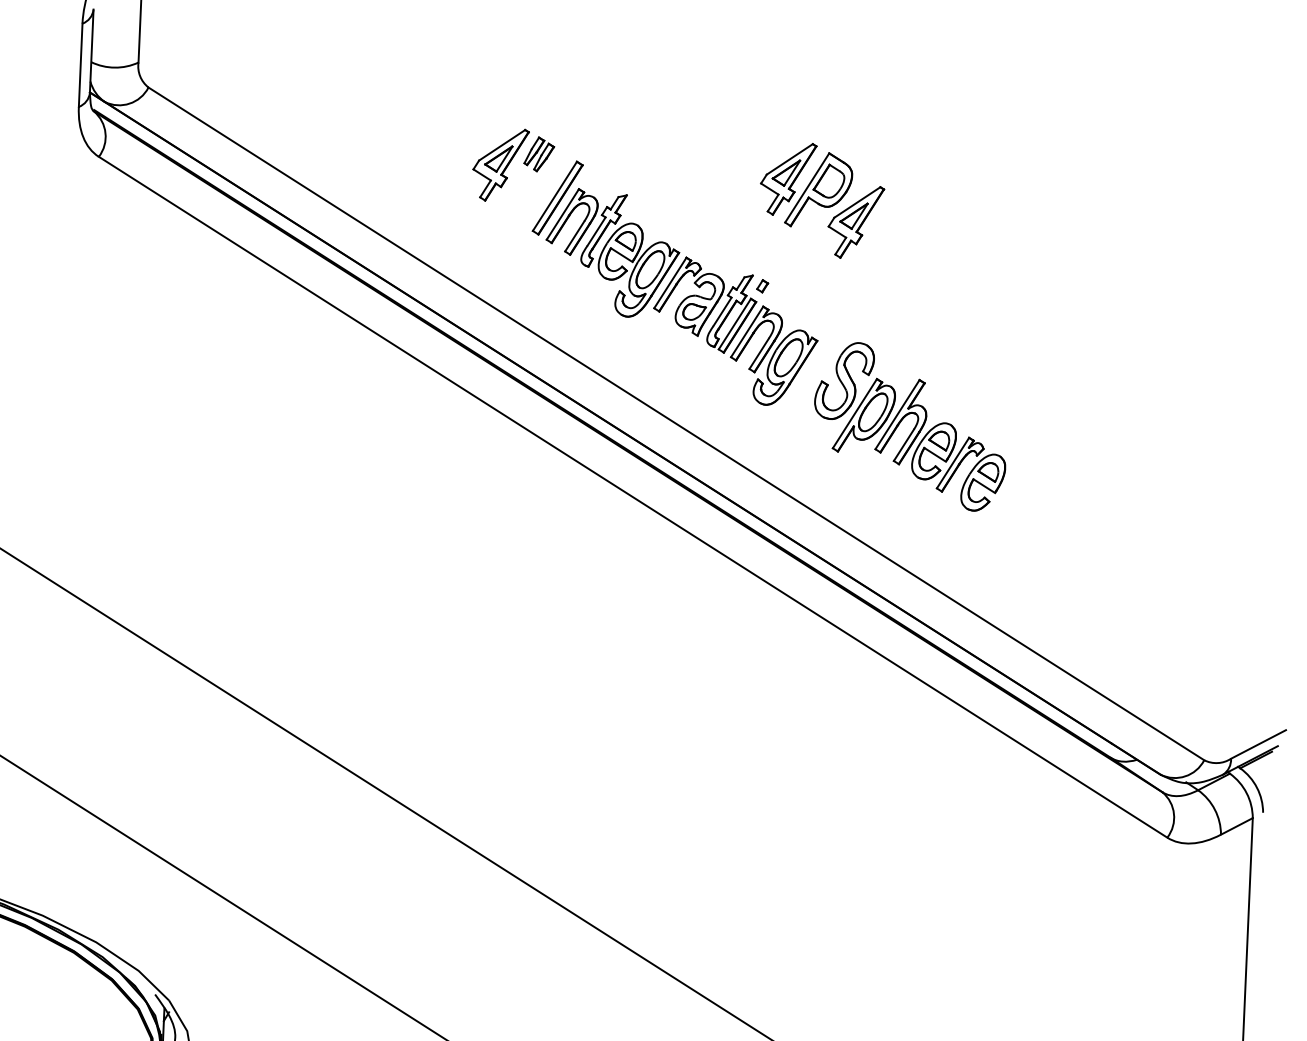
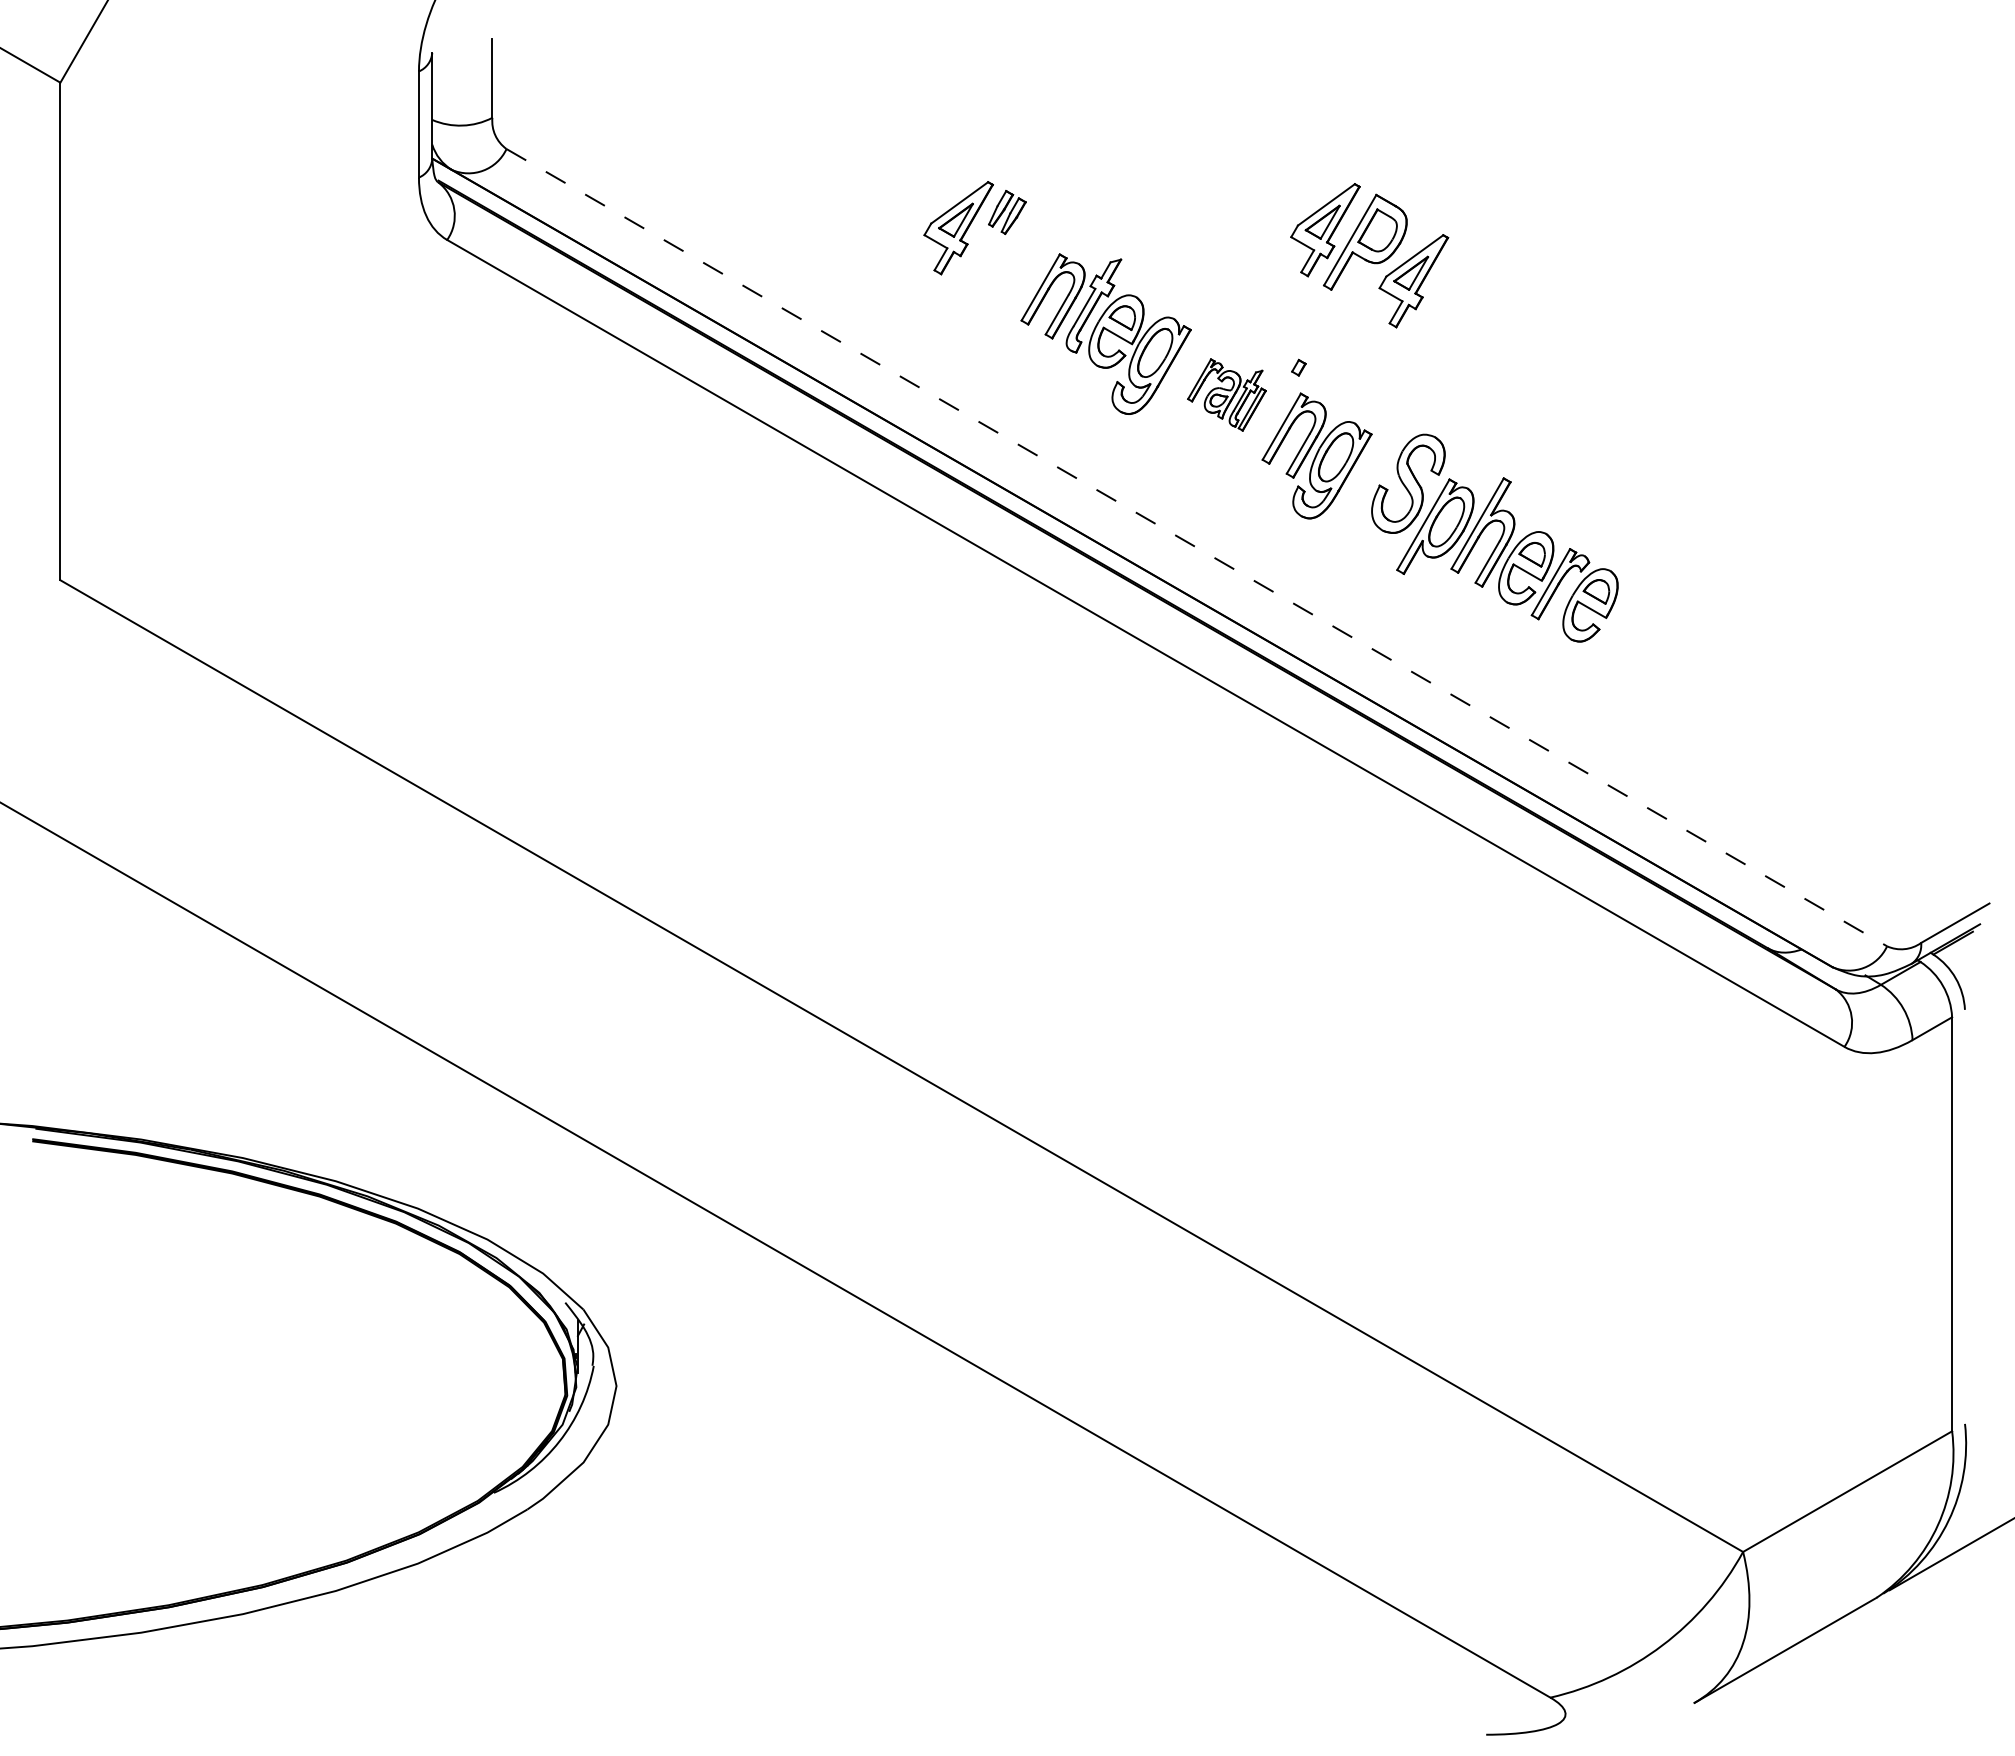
part: (557, 197) -> (1033, 266), removed
part: (704, 304) -> (1226, 394), size x0.6
line: (676, 423) -> (1197, 547), solid -> dashed

